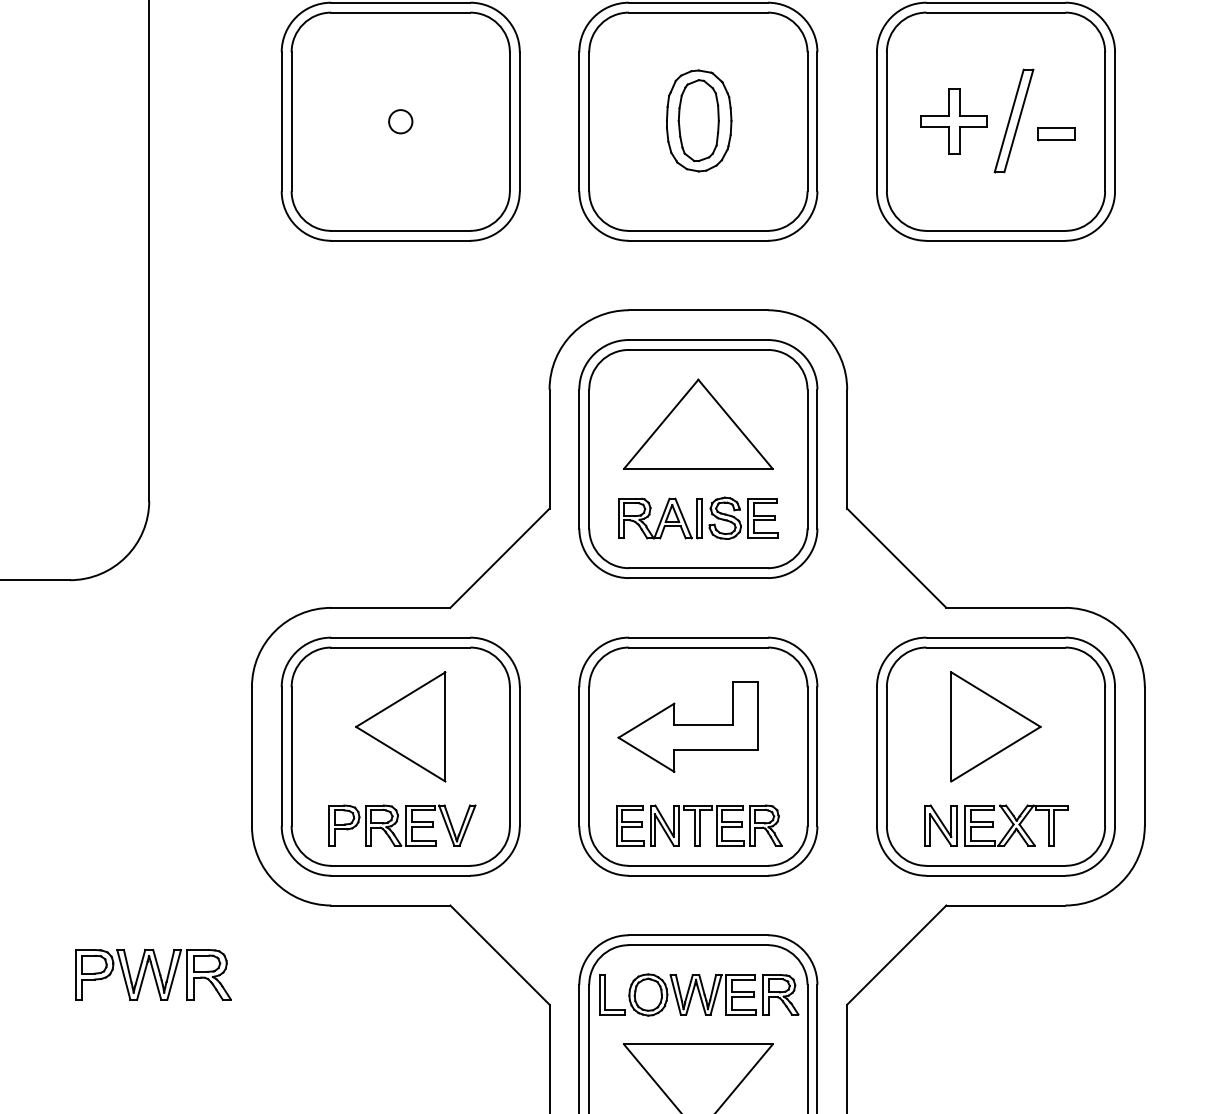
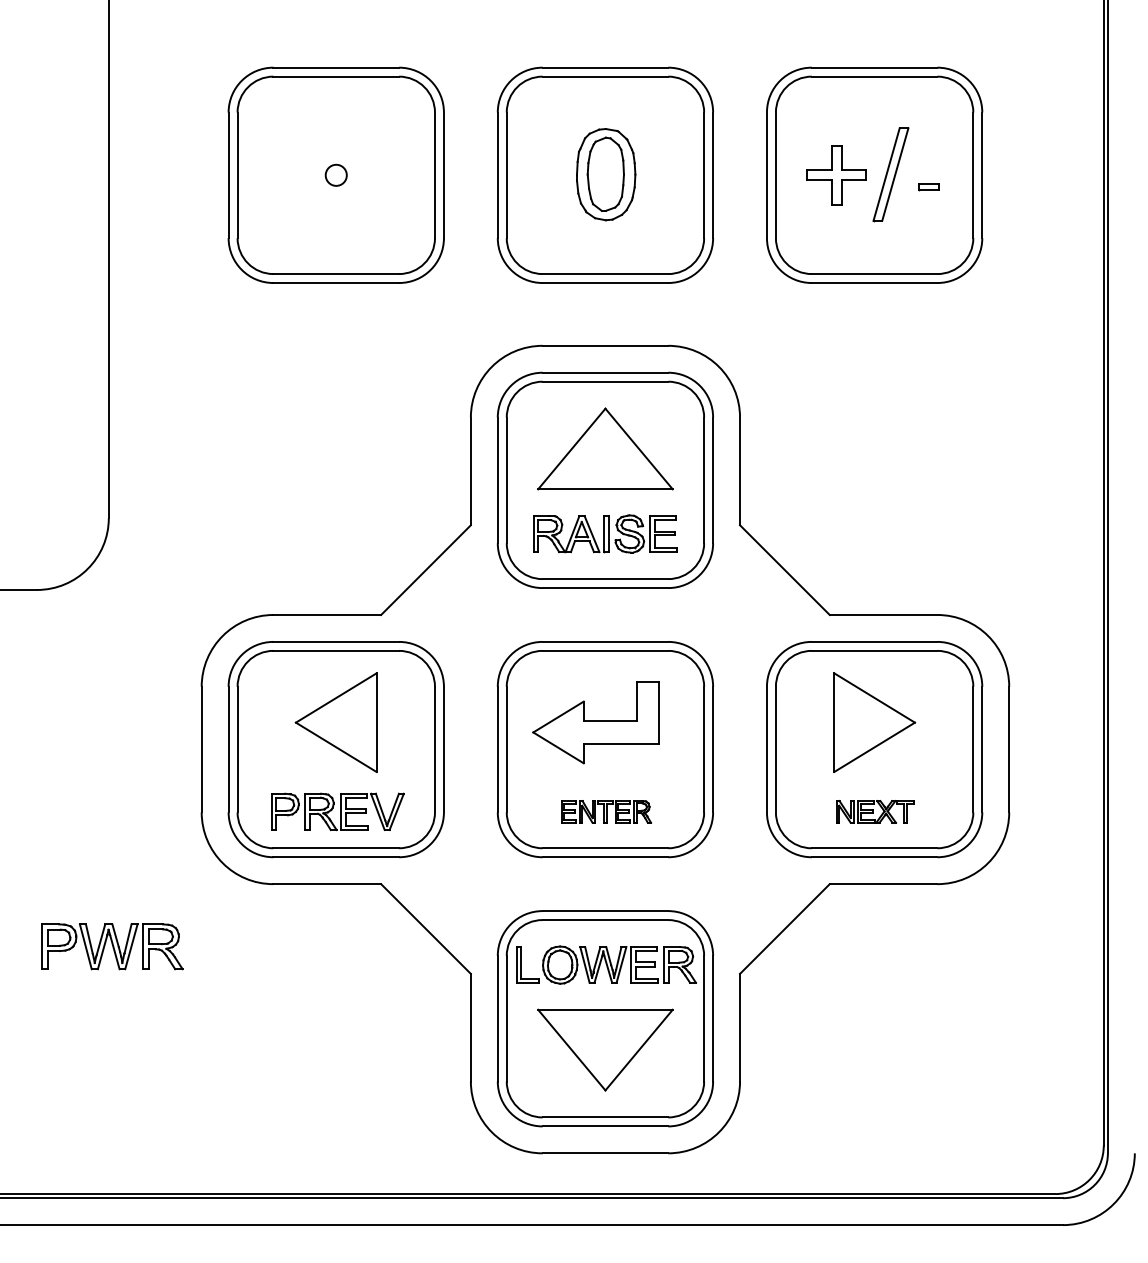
part: (1055, 134) -> (928, 186), size x0.6
part: (699, 825) -> (606, 811), size x0.6
part: (996, 825) -> (875, 811), size x0.6

